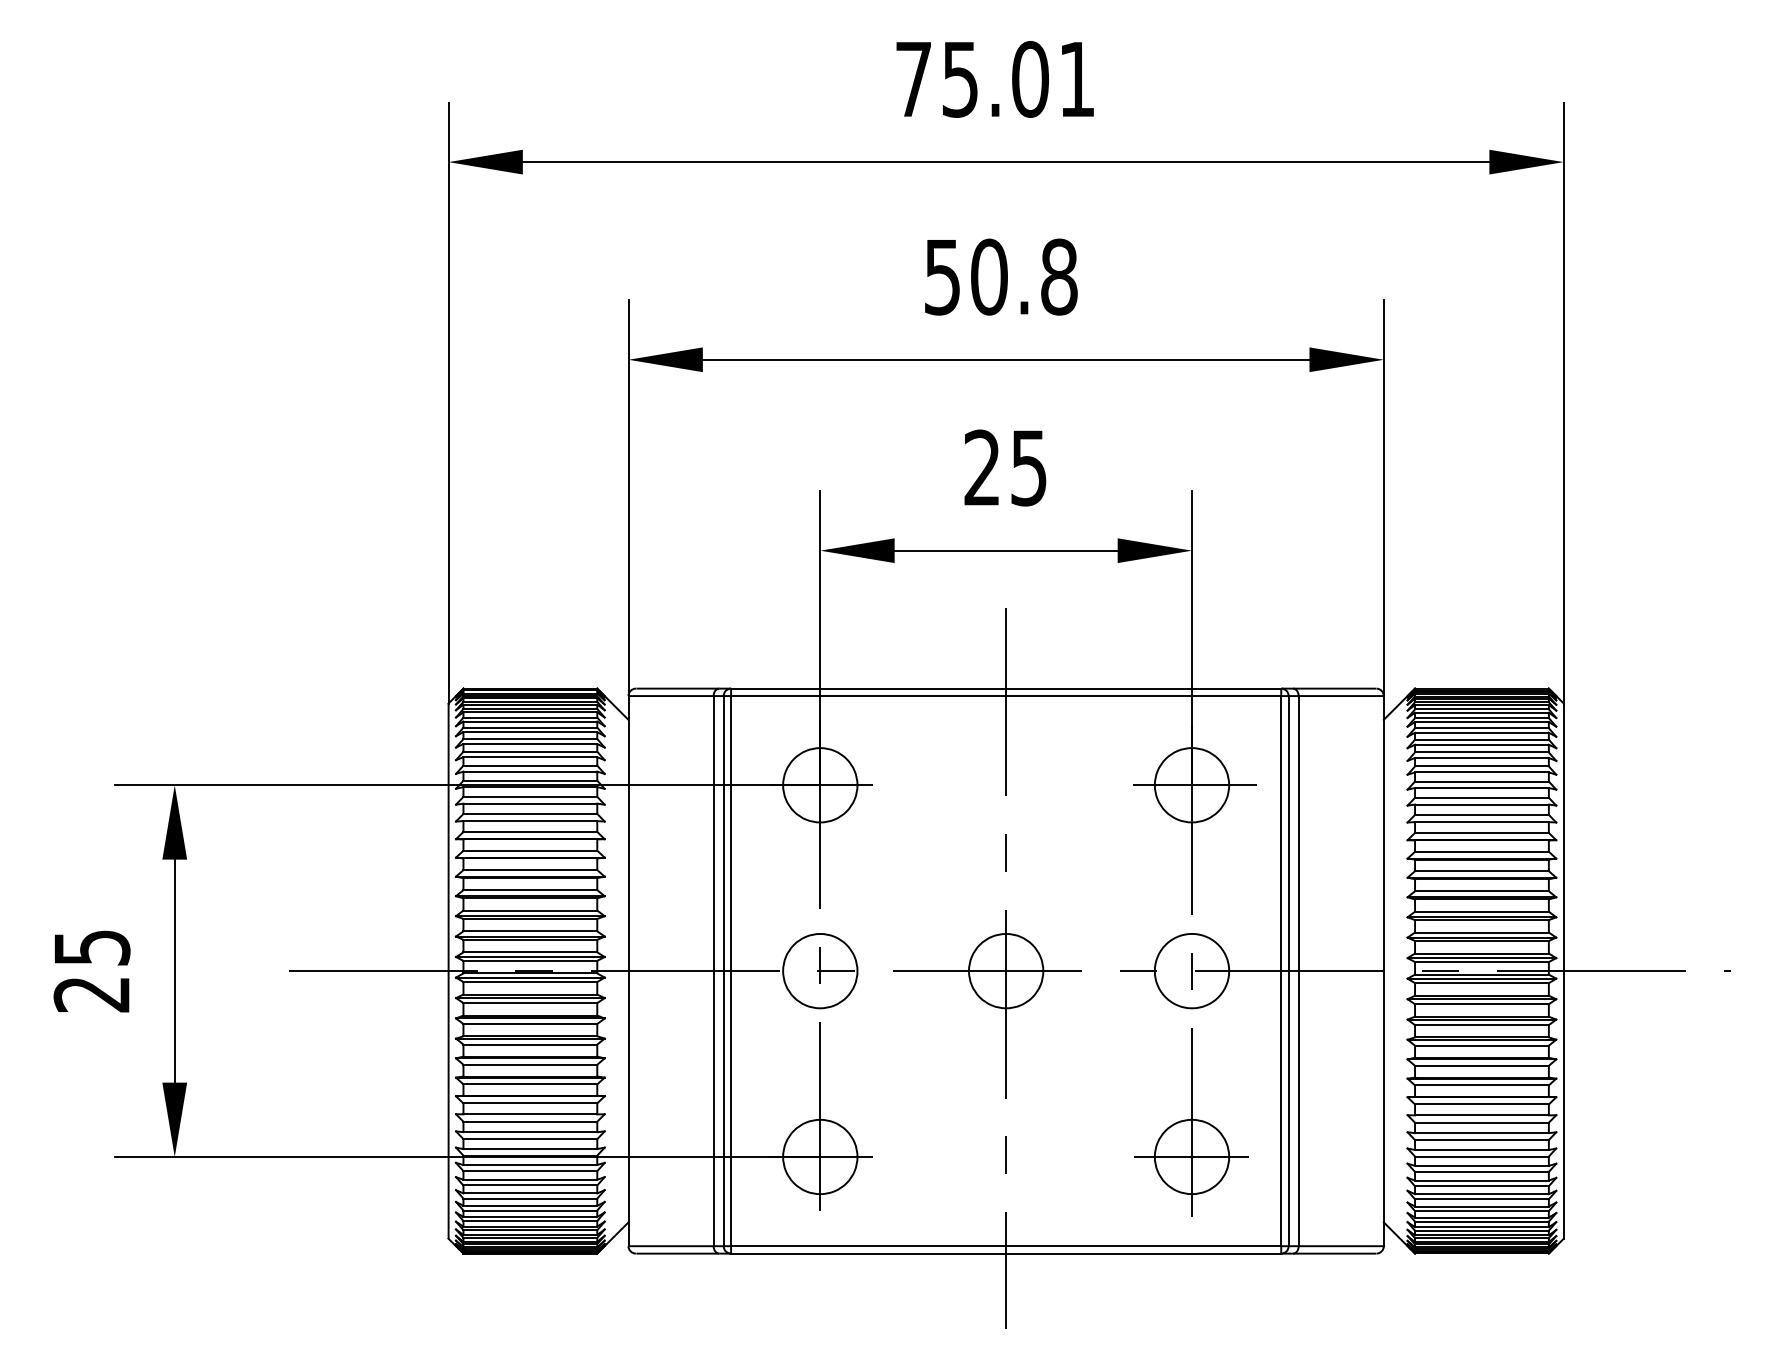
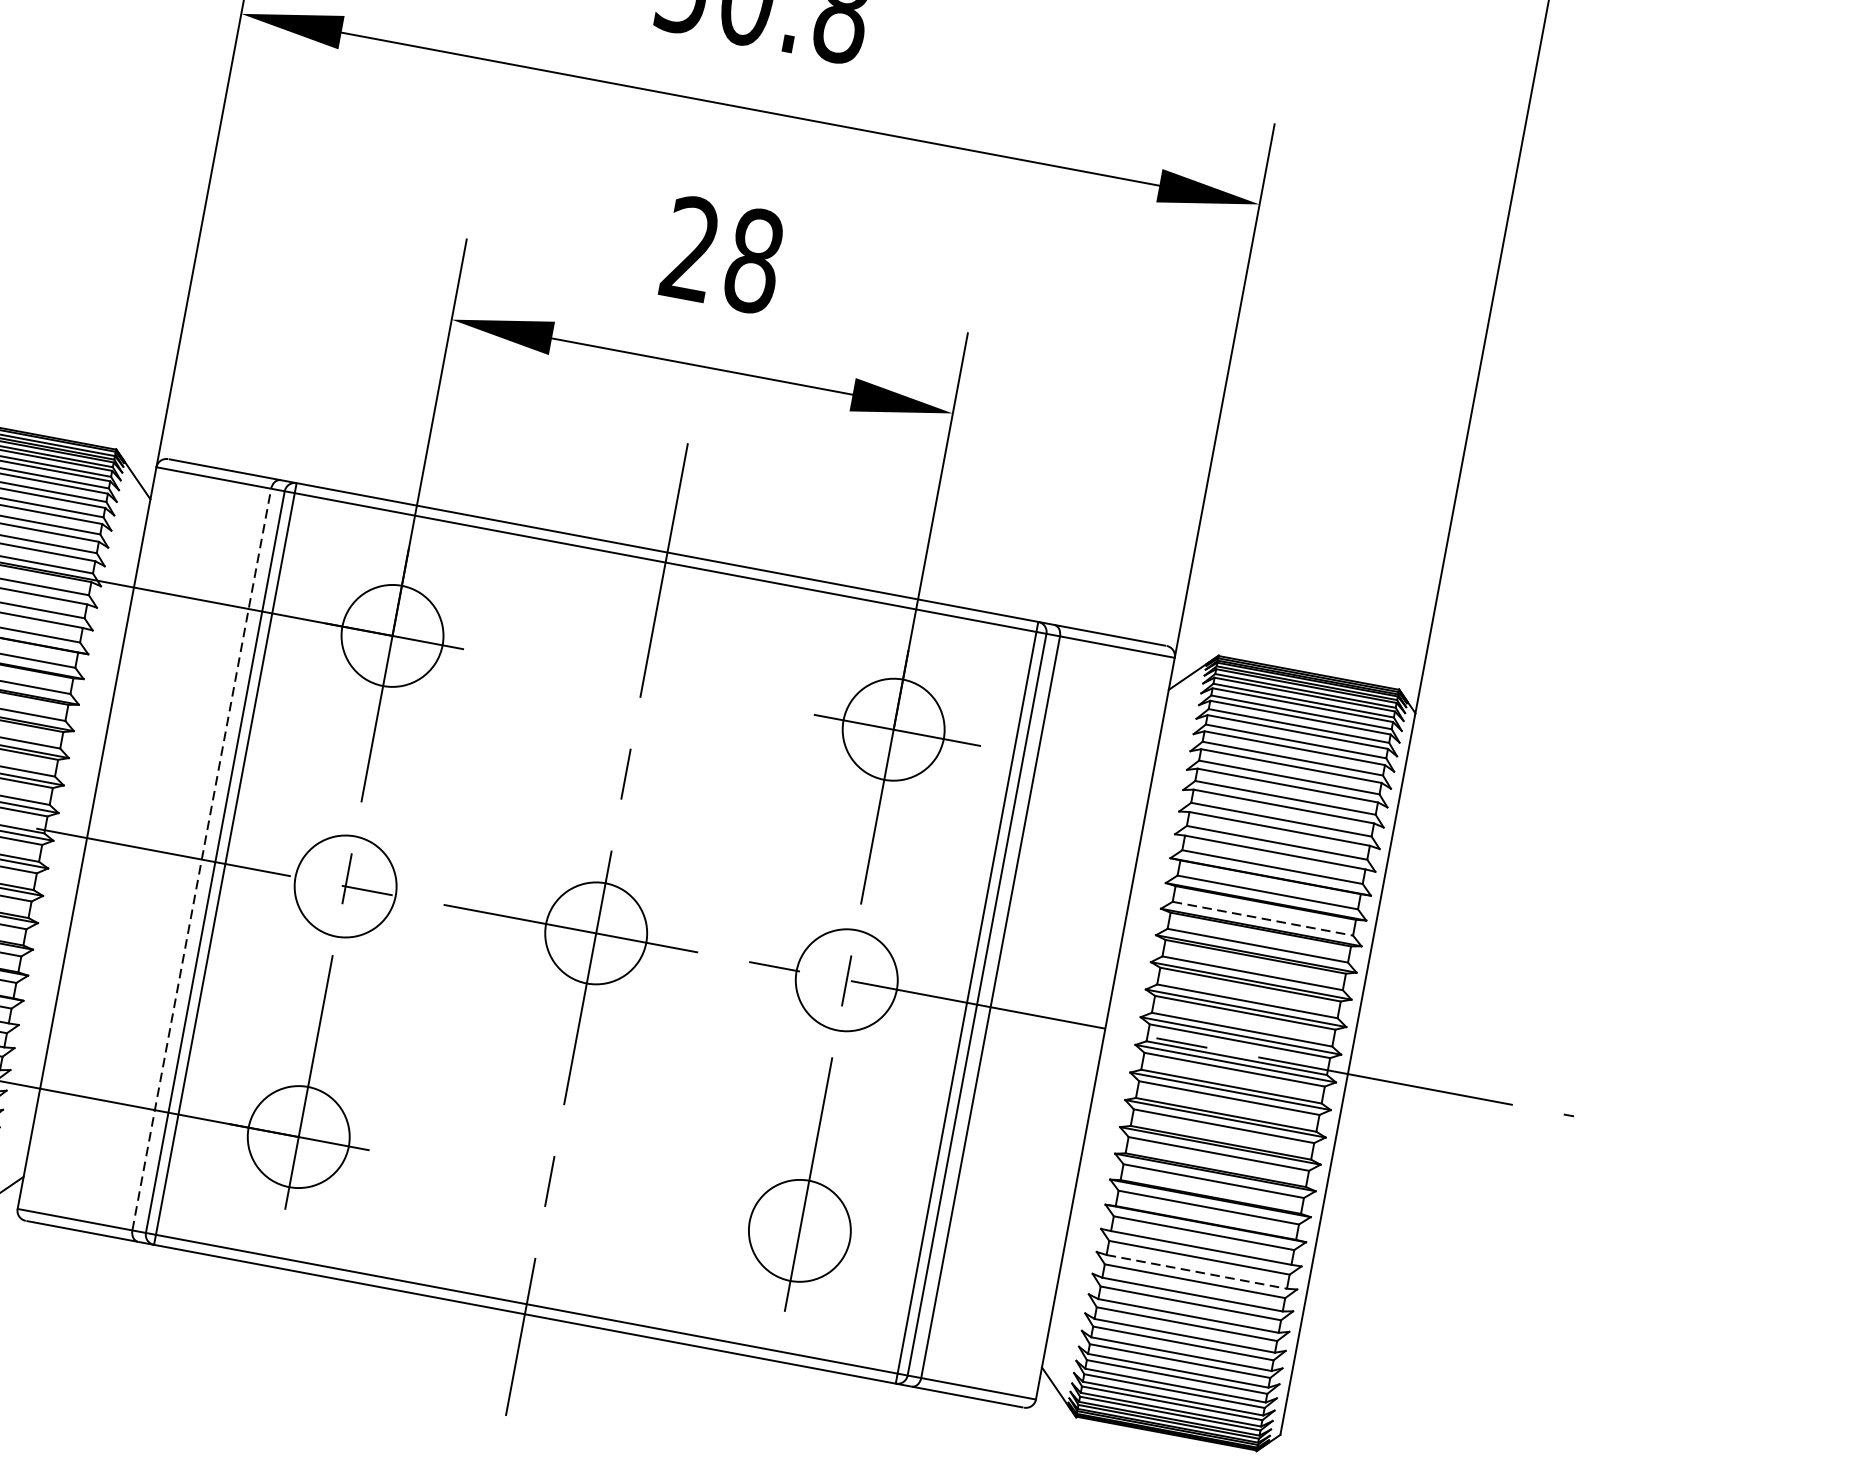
text: (1028, 467) -> (753, 260), 25 -> 28
line: (1481, 871) -> (1262, 919), solid -> dashed
line: (713, 970) -> (201, 858), solid -> dashed
line: (1481, 1133) -> (1196, 1272), solid -> dashed
line: (1191, 1156) -> (799, 1230), removed

